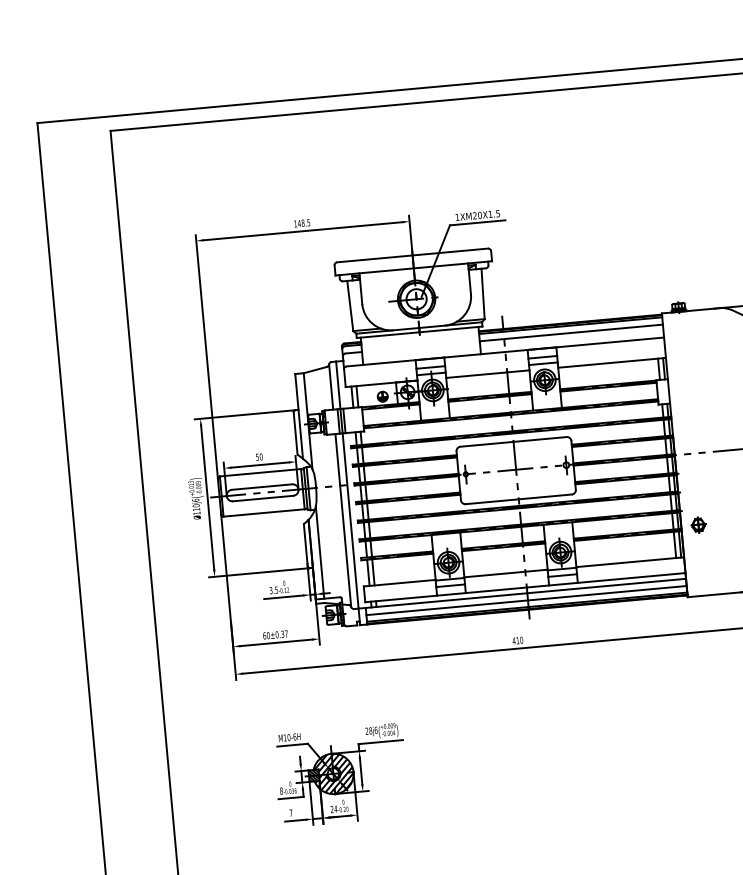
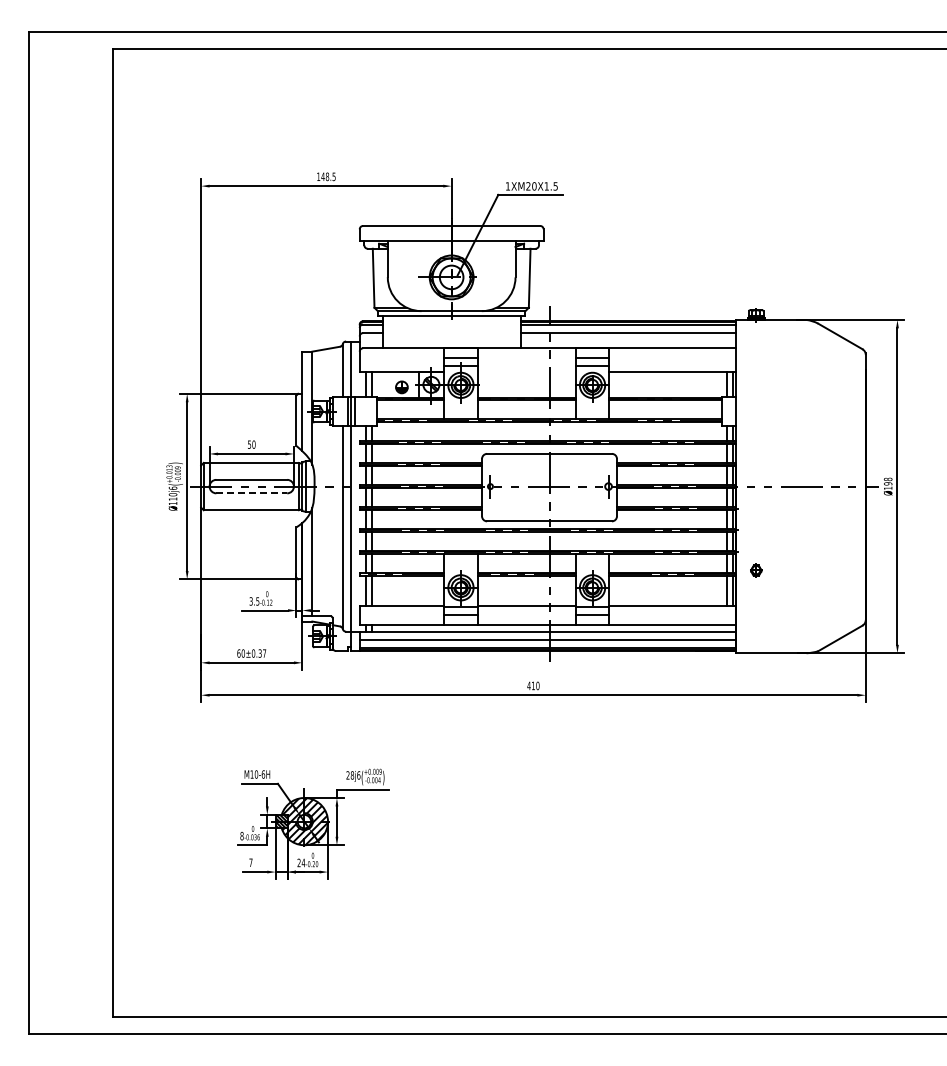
line: (487, 374) -> (526, 372), removed
line: (263, 498) -> (252, 493), solid -> dashed
part: (698, 525) -> (756, 570), size x0.7

